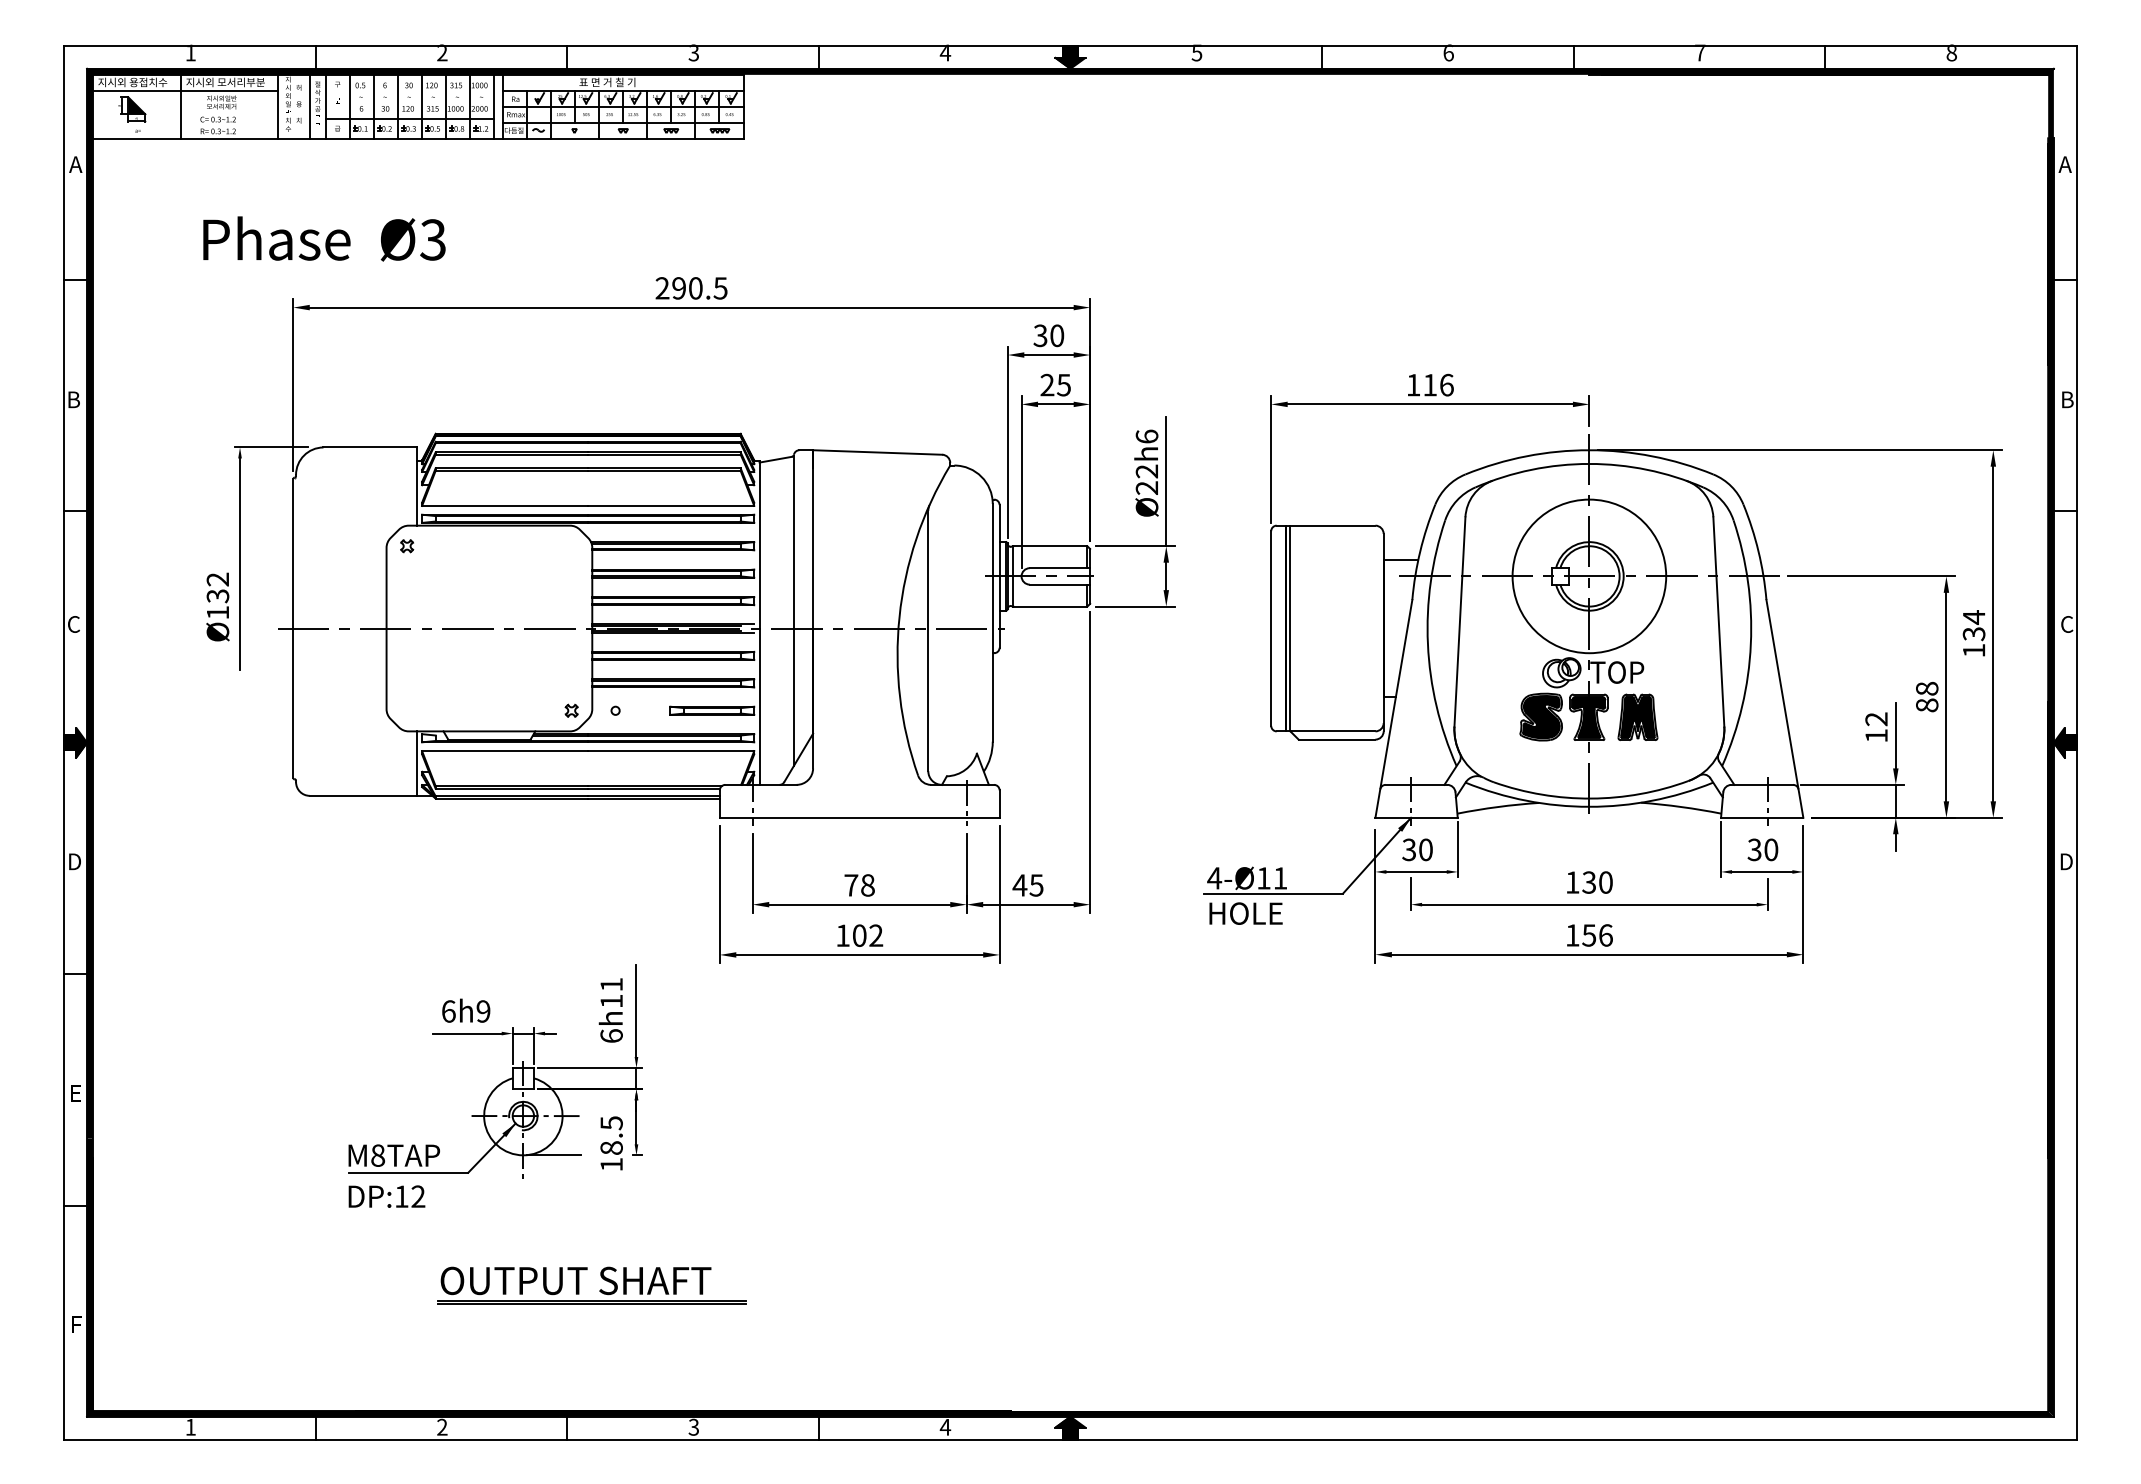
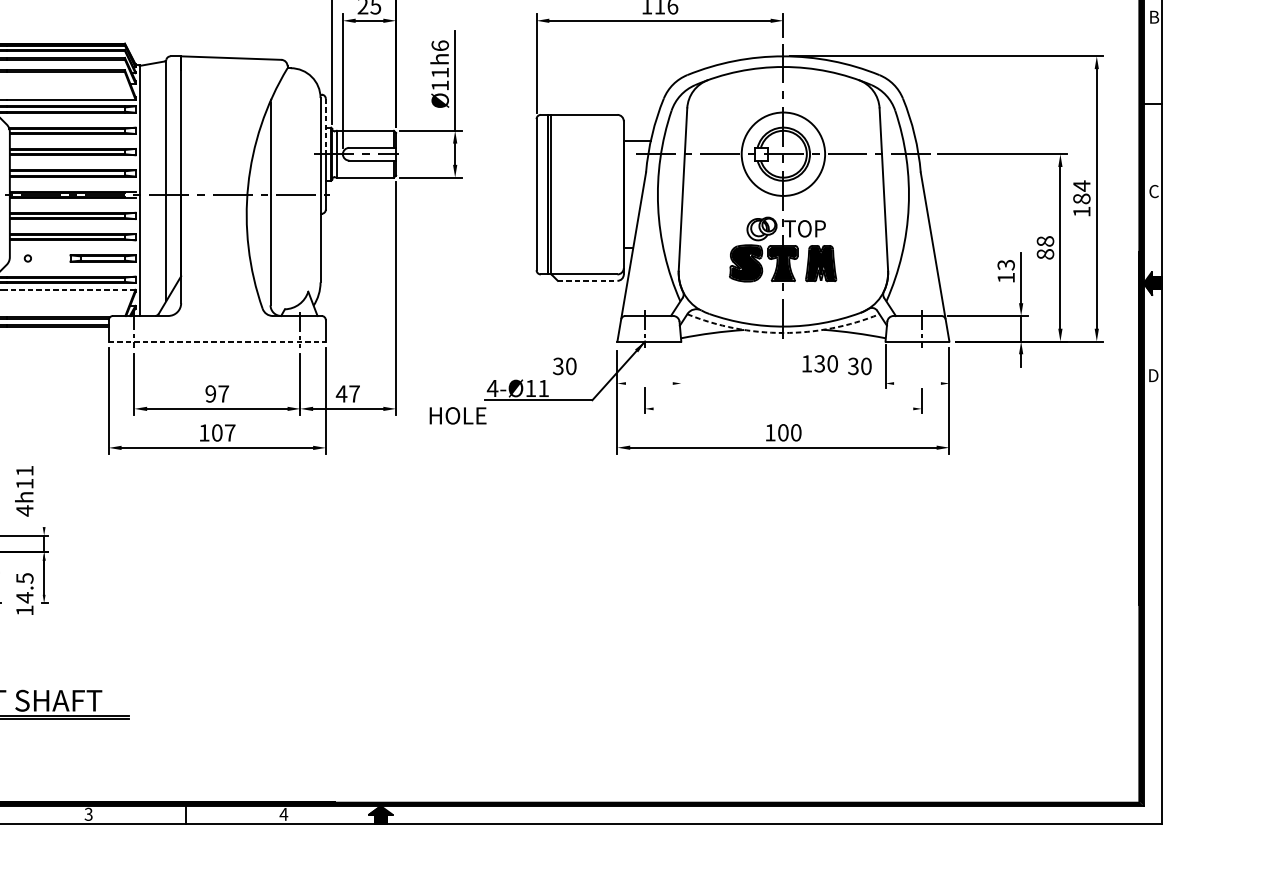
text: (1146, 479) -> (439, 79), Ø22h6 -> Ø11h6
line: (999, 540) -> (325, 126), solid -> dashed
circle: (1589, 576) -> (783, 154), size x0.7
text: (1973, 634) -> (1081, 199), 134 -> 184
text: (1876, 719) -> (1006, 265), 12 -> 13
line: (1337, 739) -> (588, 280), solid -> dashed
line: (670, 751) -> (70, 290), solid -> dashed
arc: (1589, 806) -> (783, 332), solid -> dashed
line: (859, 817) -> (217, 341), solid -> dashed
text: (1417, 849) -> (564, 366), moved
line: (1457, 849) -> (681, 366), removed
text: (1762, 849) -> (859, 366), moved
line: (1416, 871) -> (649, 383), removed
line: (1762, 871) -> (917, 383), removed
text: (1589, 882) -> (819, 363), moved
text: (859, 885) -> (217, 394), 78 -> 97
text: (1036, 885) -> (354, 394), 45 -> 47
line: (1589, 904) -> (783, 408), removed
text: (1245, 913) -> (457, 415), moved
text: (876, 935) -> (230, 432), 102 -> 107
text: (1597, 935) -> (789, 432), 156 -> 100
line: (636, 1011) -> (44, 491), removed
text: (611, 1035) -> (24, 510), 6h11 -> 4h11
text: (611, 1147) -> (24, 597), 18.5 -> 14.5

